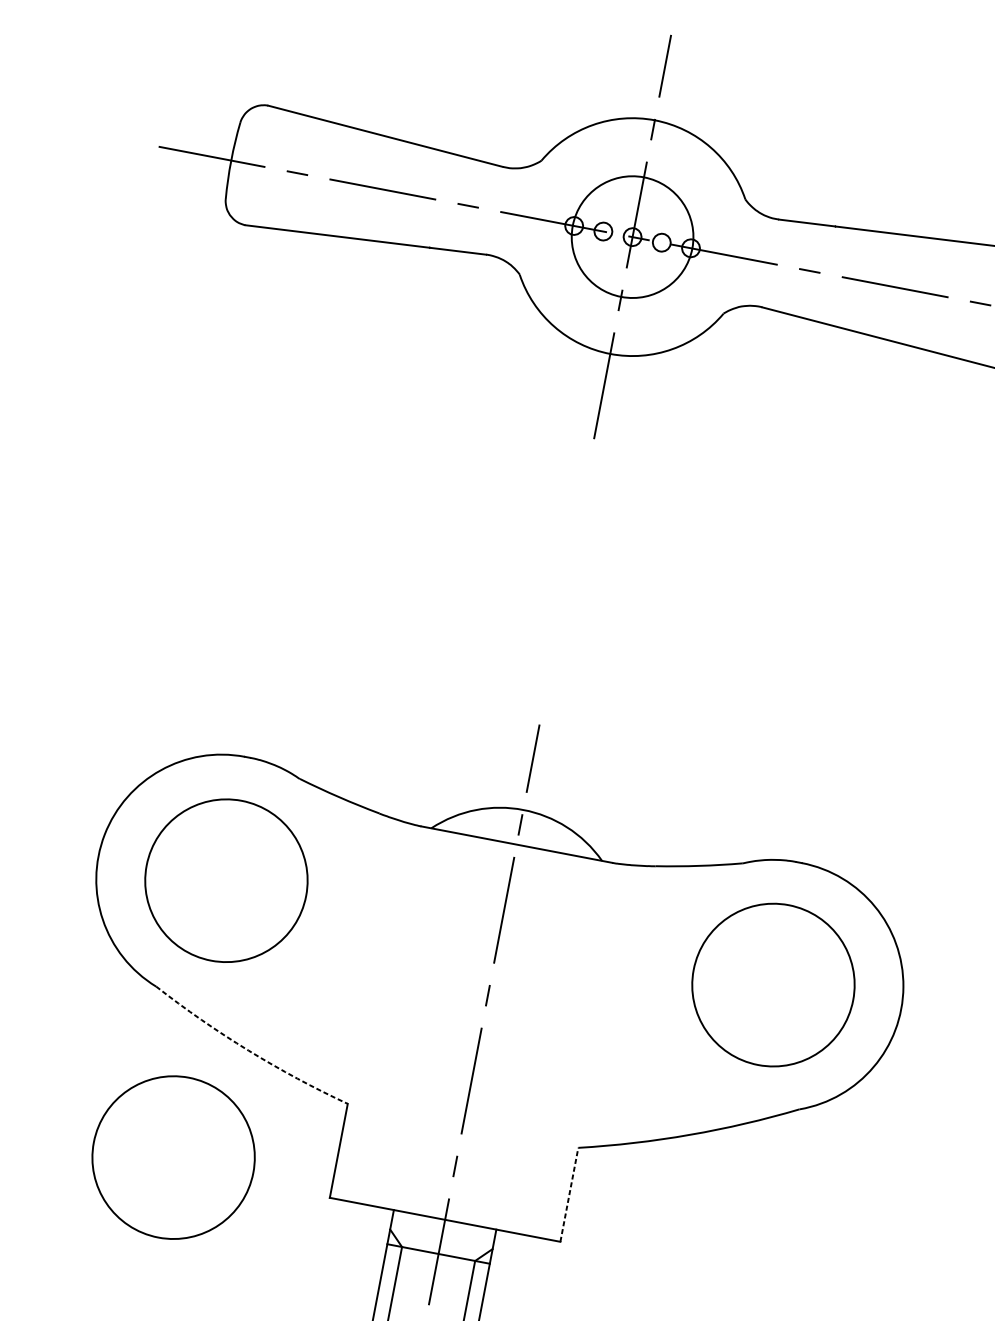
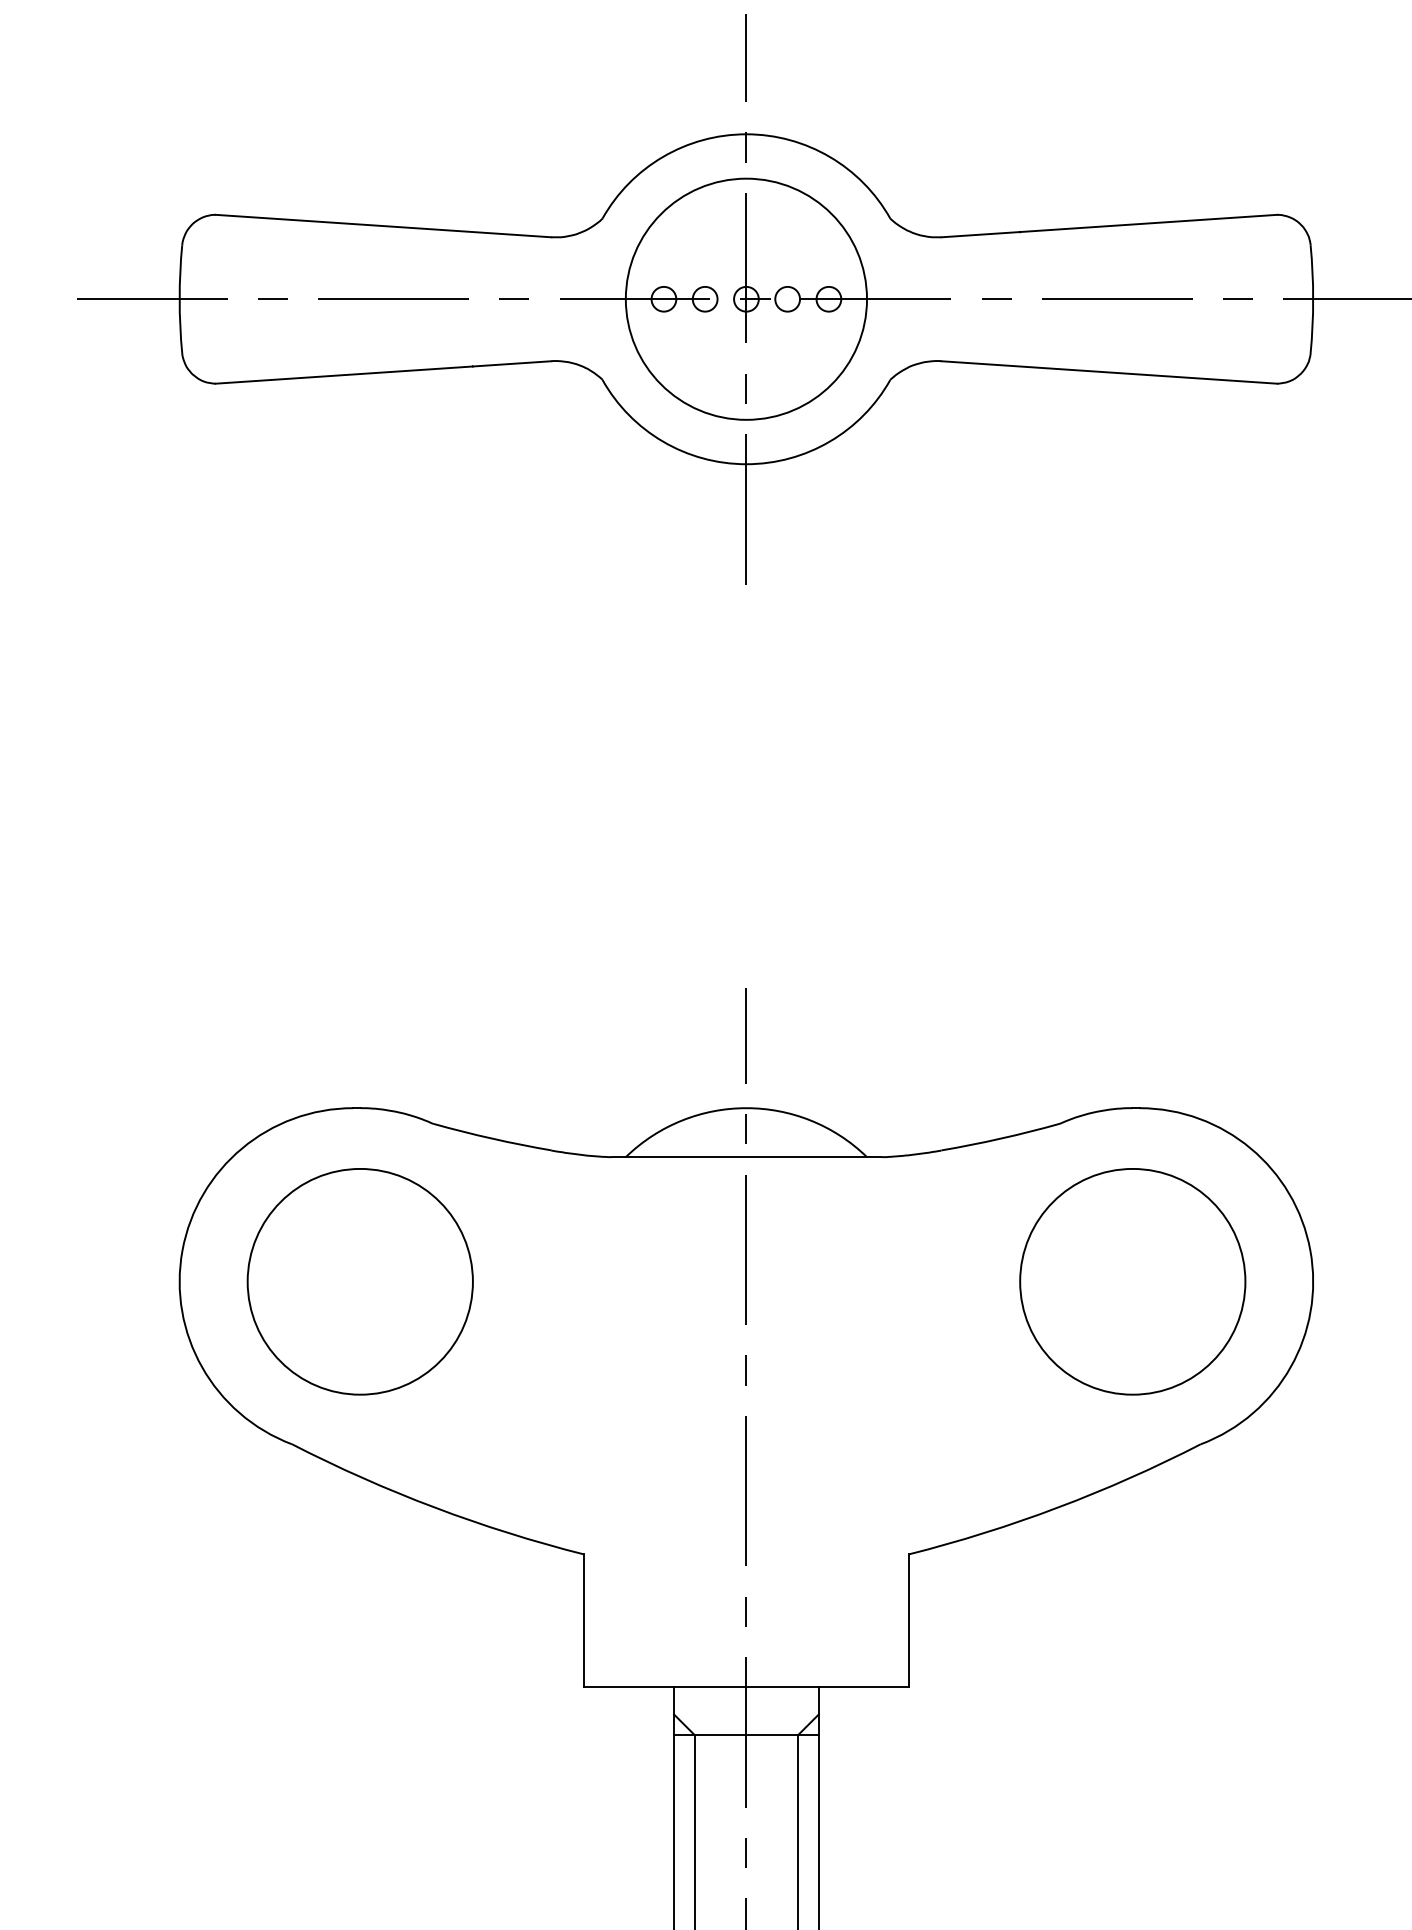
circle: (632, 236) -> (746, 298), size x1.43
arc: (248, 1050) -> (434, 1507), dashed -> solid
part: (173, 1157) -> (359, 1672), removed
line: (569, 1194) -> (909, 1620), dashed -> solid

